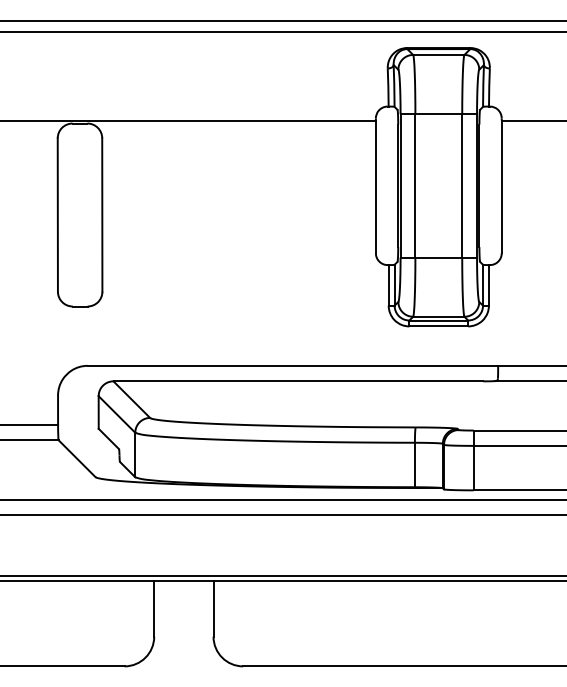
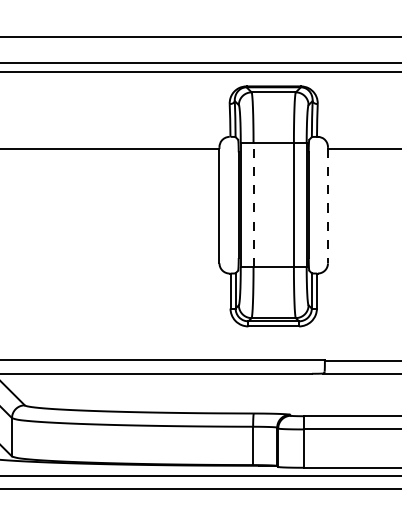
line: (415, 185) -> (253, 204), solid -> dashed
line: (501, 187) -> (327, 206), solid -> dashed

